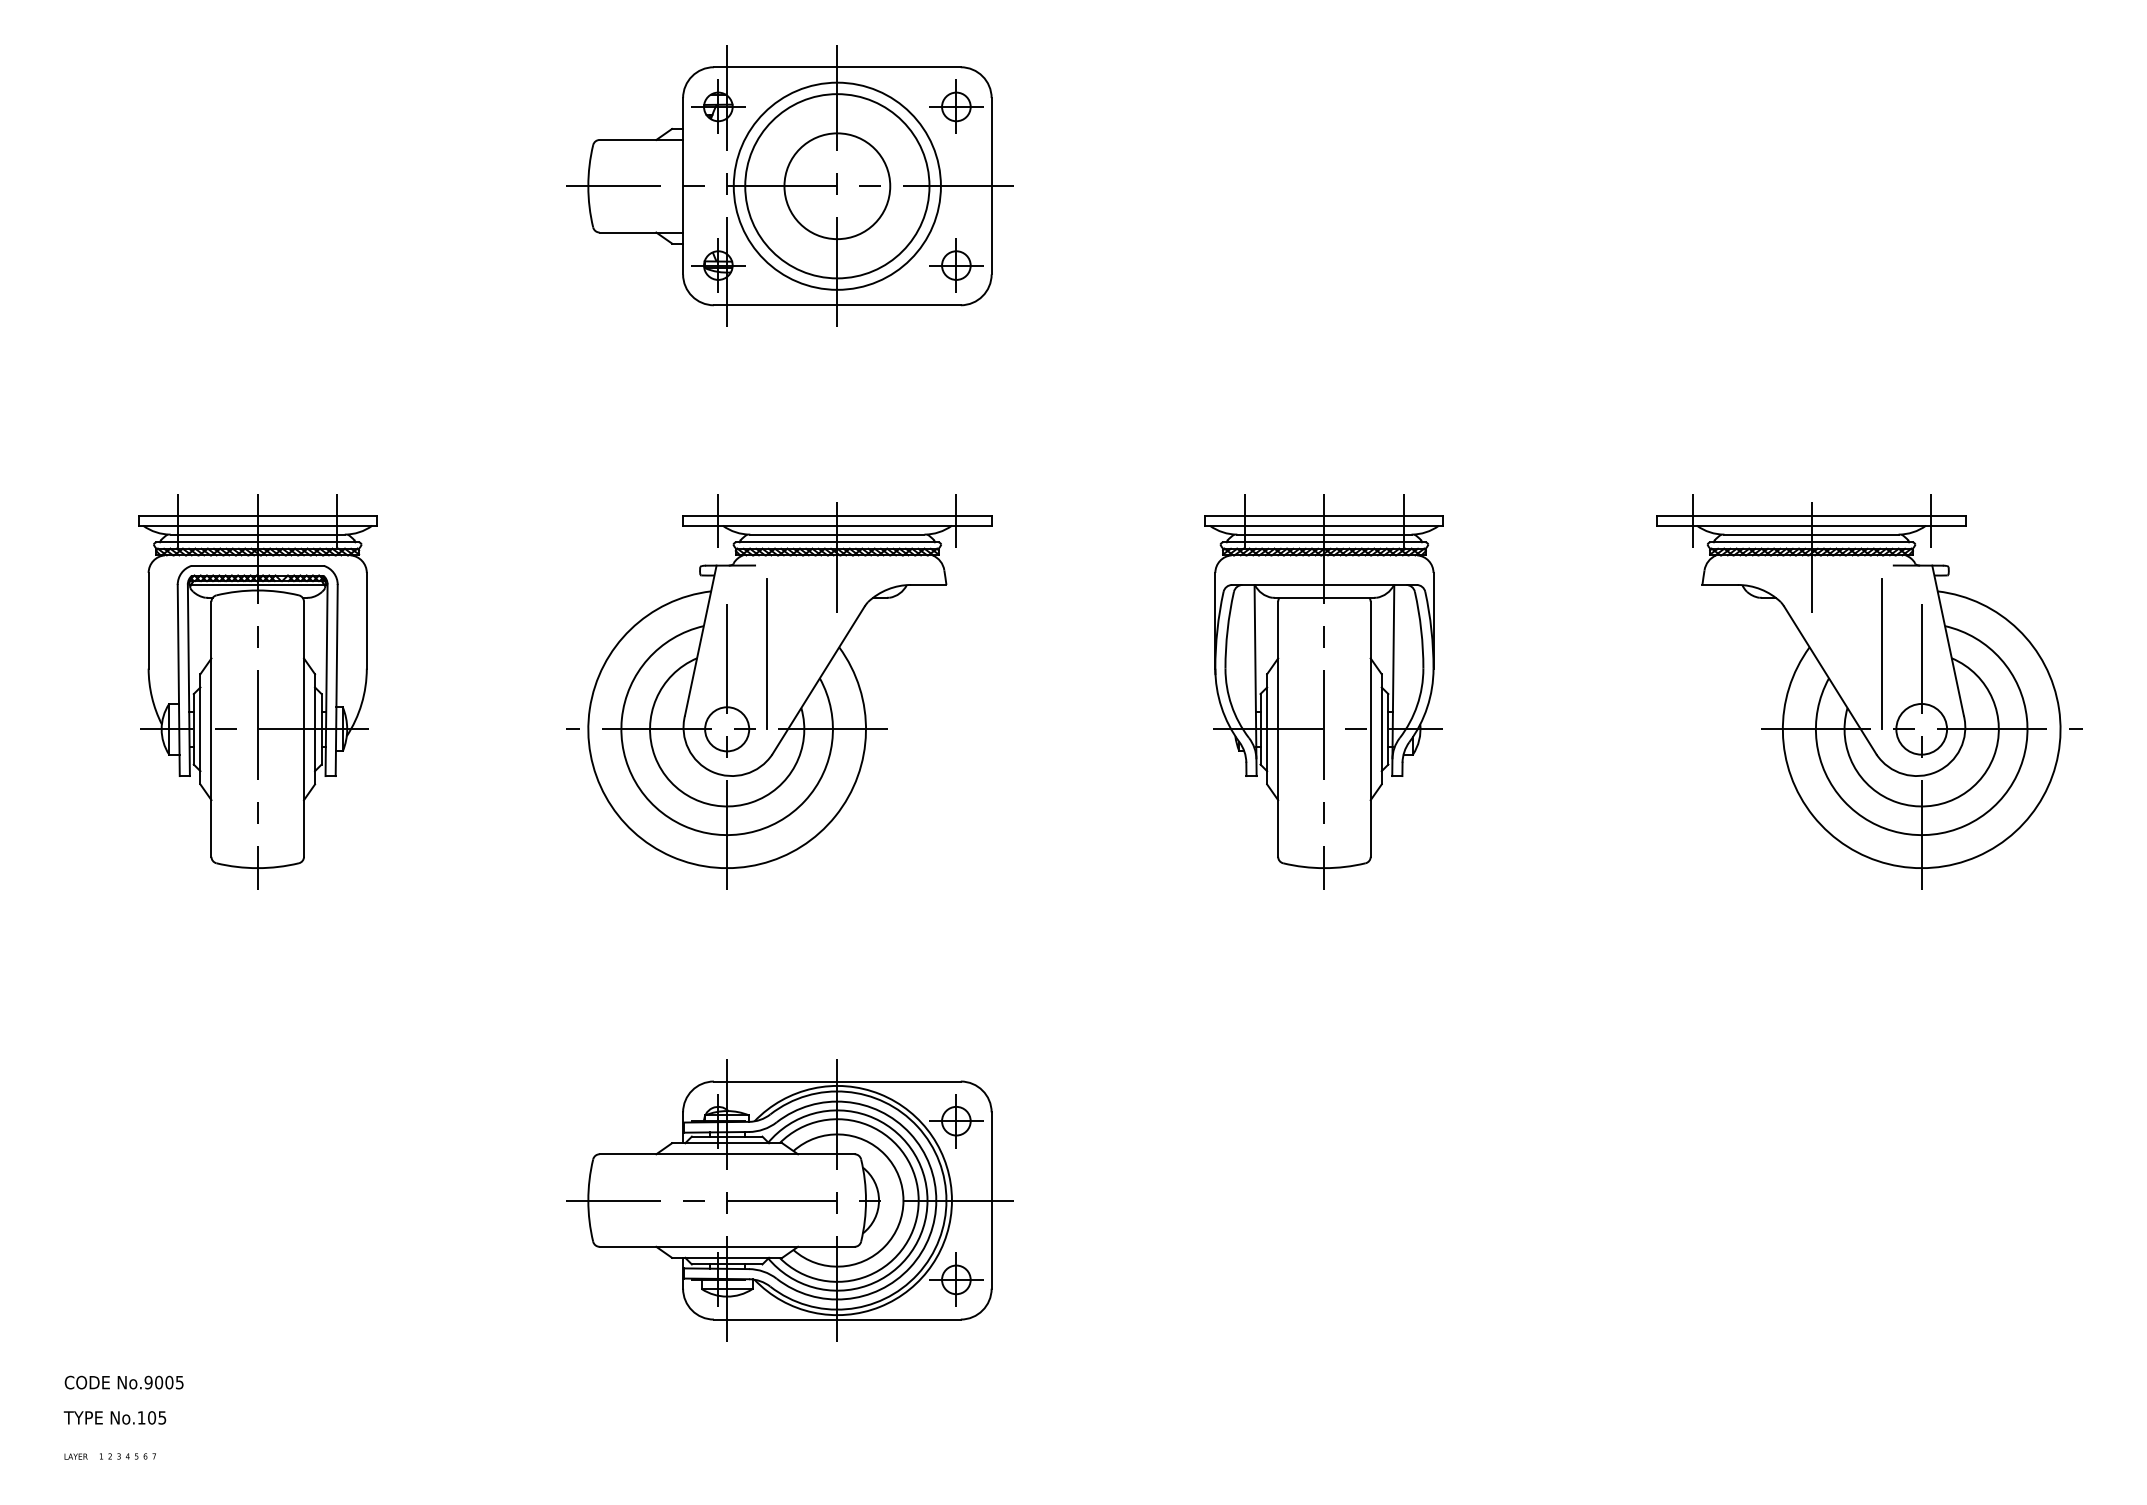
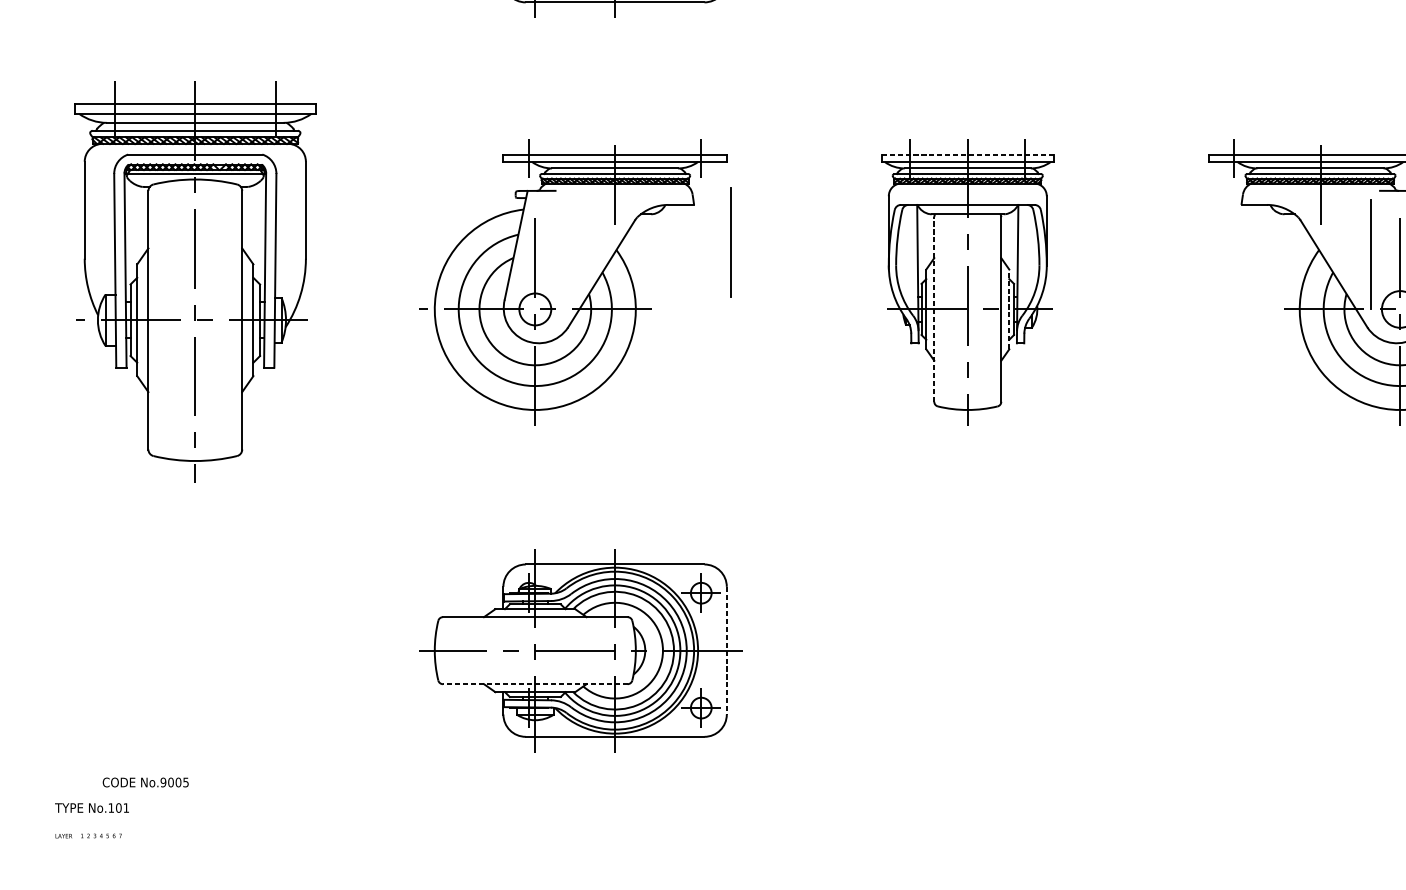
line: (1324, 515) -> (967, 154), solid -> dashed
line: (766, 653) -> (730, 242), moved
part: (257, 691) -> (195, 282), size x1.4
line: (1381, 728) -> (1009, 308), solid -> dashed
line: (1278, 729) -> (934, 309), solid -> dashed
line: (991, 1201) -> (726, 651), solid -> dashed
line: (727, 1246) -> (535, 683), solid -> dashed
text: (123, 1382) -> (145, 782), moved
text: (162, 1417) -> (126, 807), No.105 -> No.101

